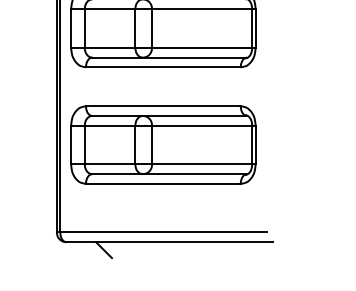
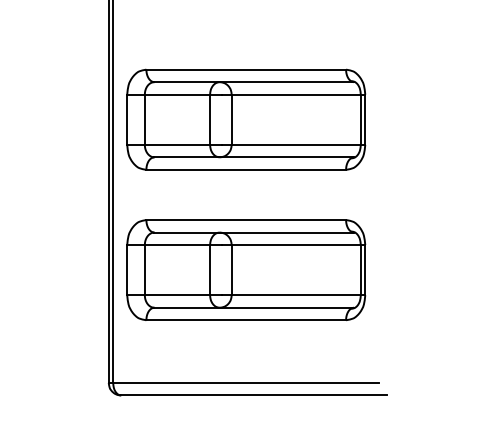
line: (103, 249) -> (169, 405), removed

